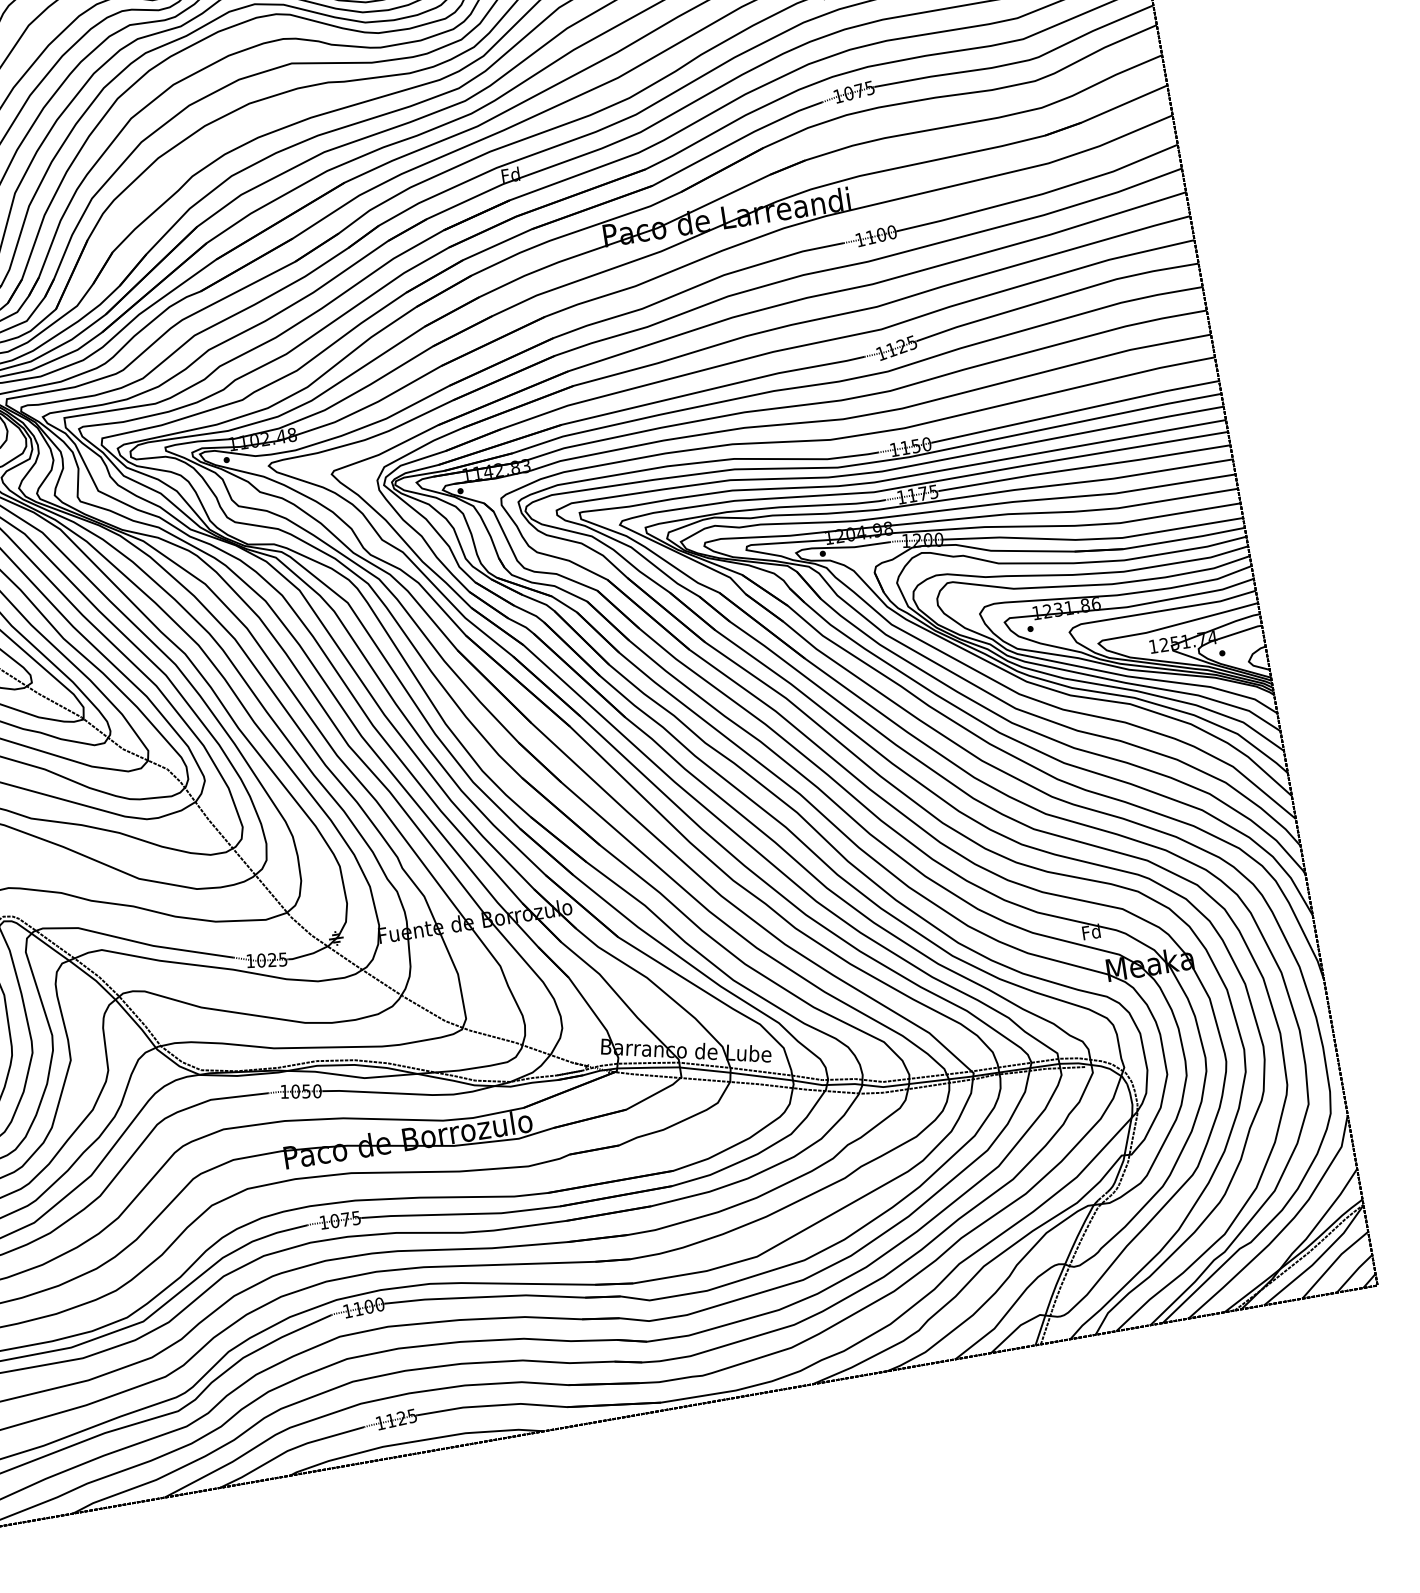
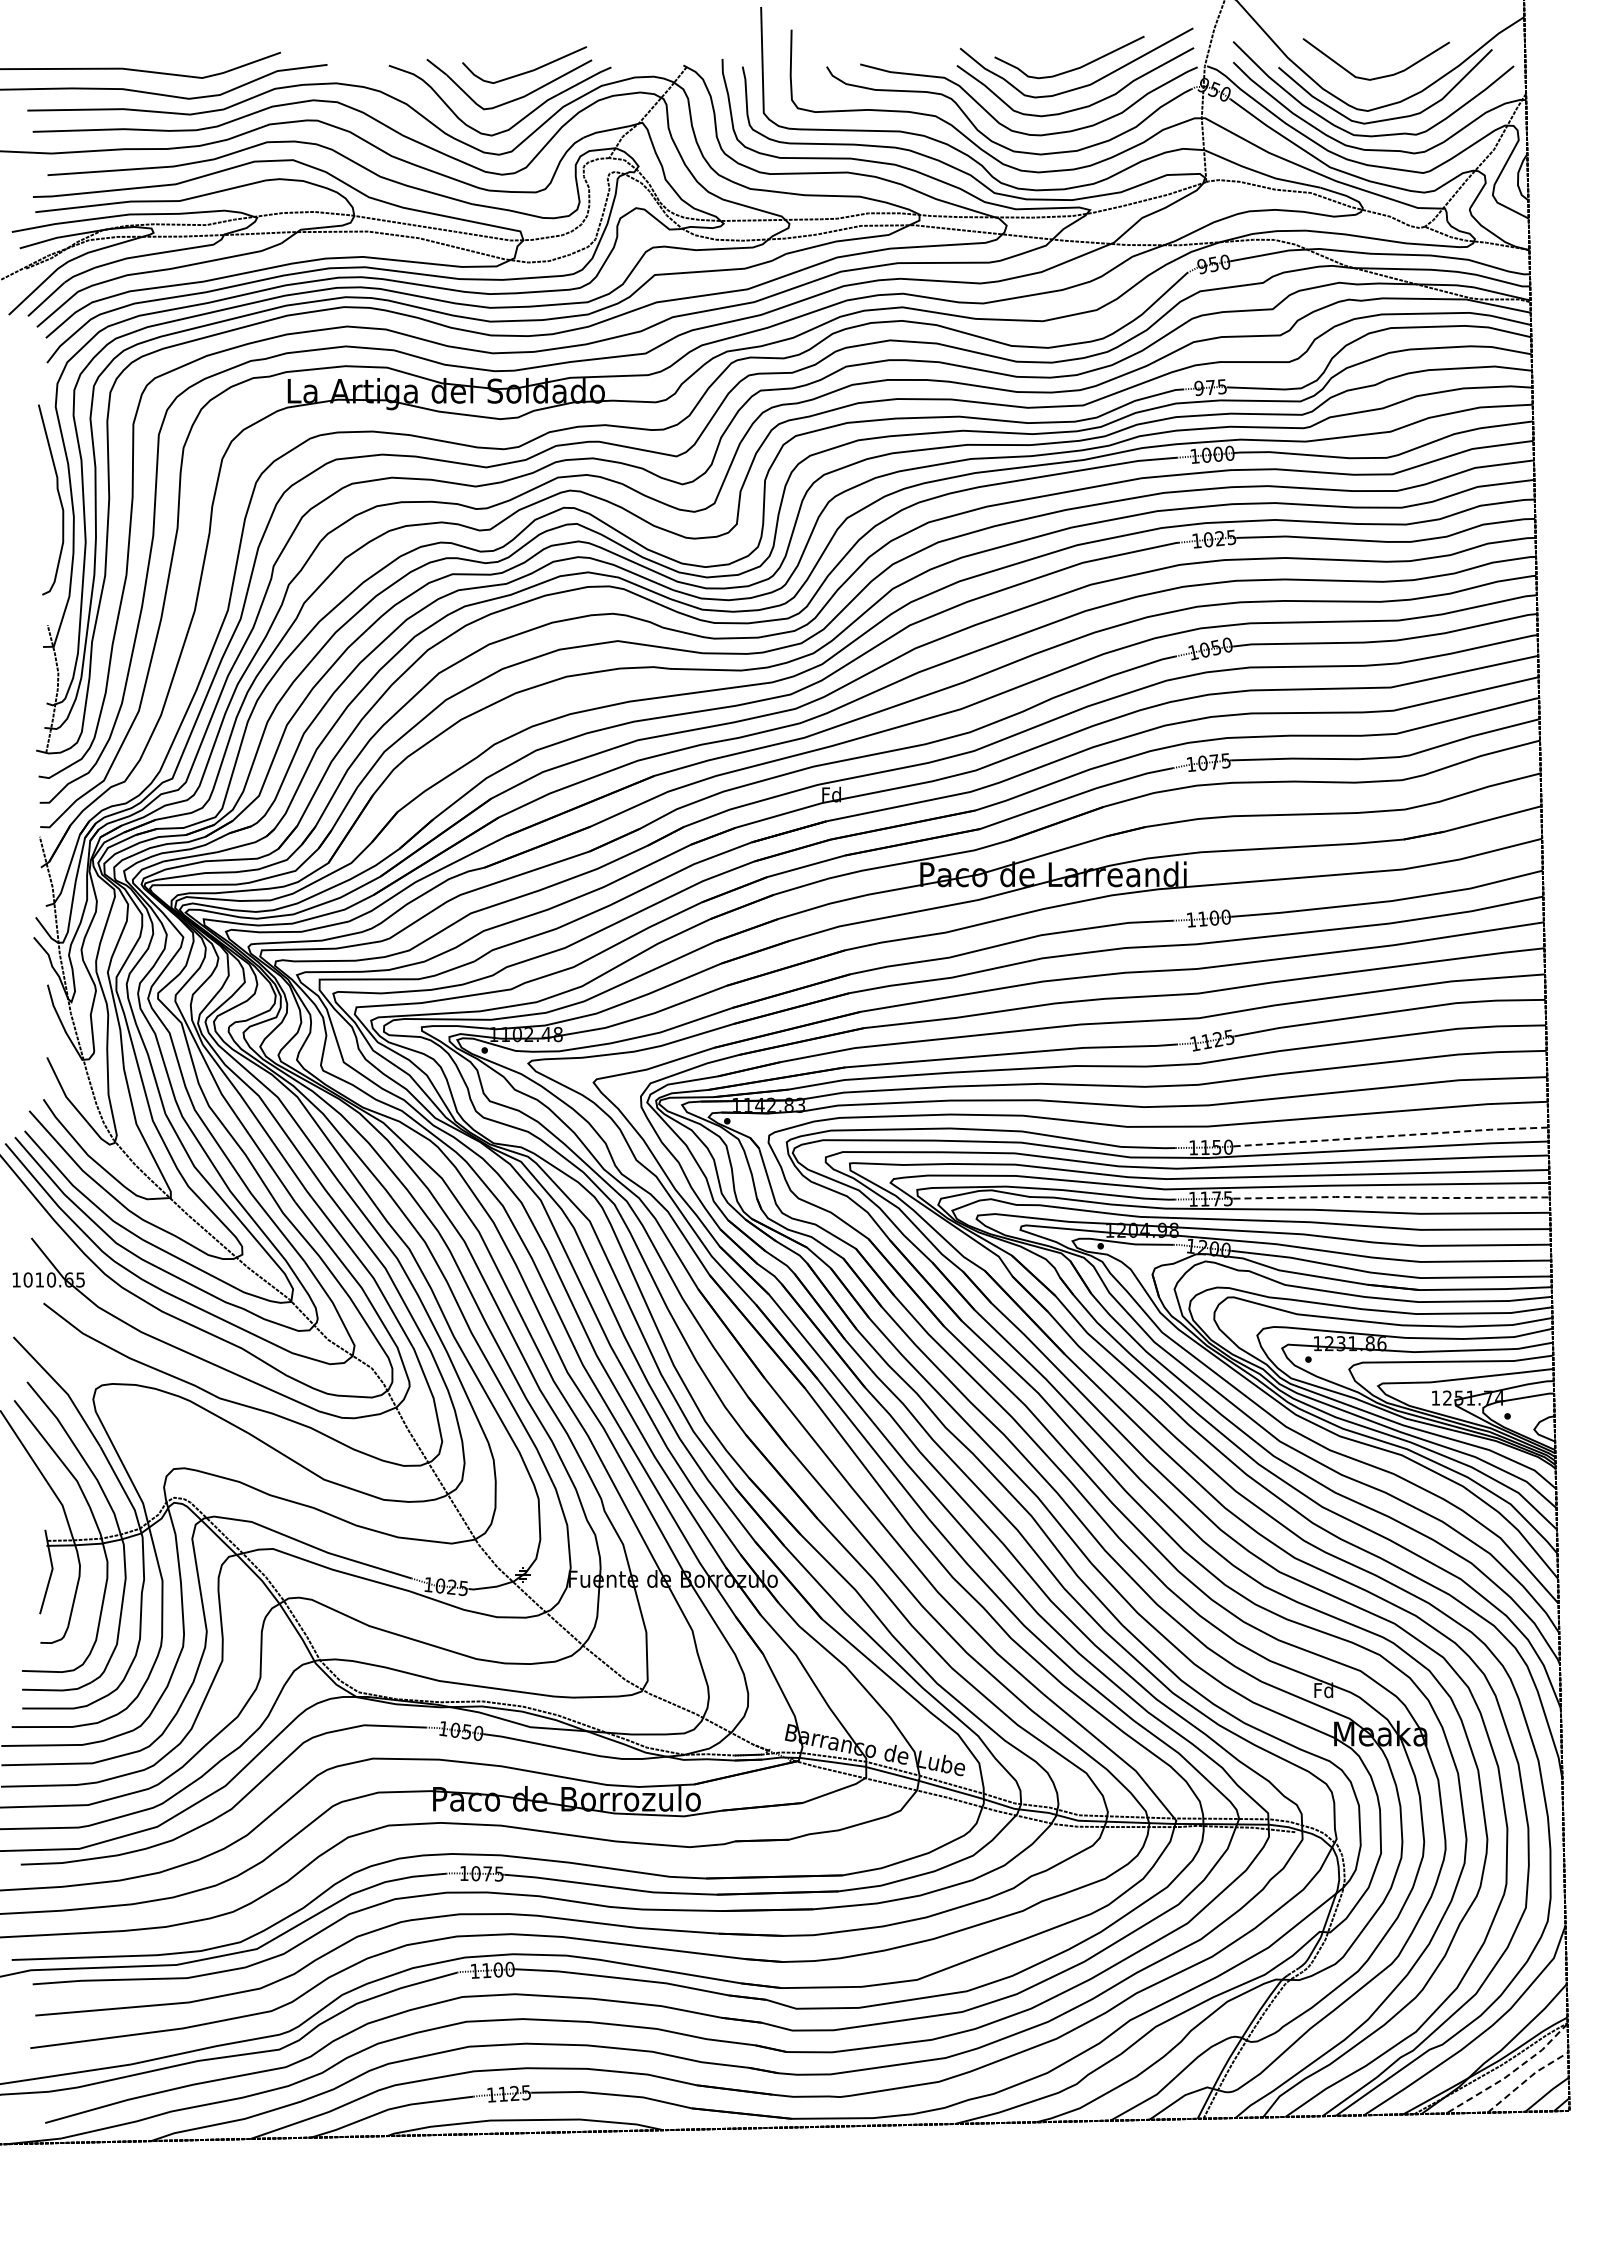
line: (1075, 411) -> (1391, 1136), solid -> dashed
line: (1084, 467) -> (1391, 1197), solid -> dashed
line: (1317, 1259) -> (1510, 2073), solid -> dashed
line: (1334, 1262) -> (1527, 2079), solid -> dashed

